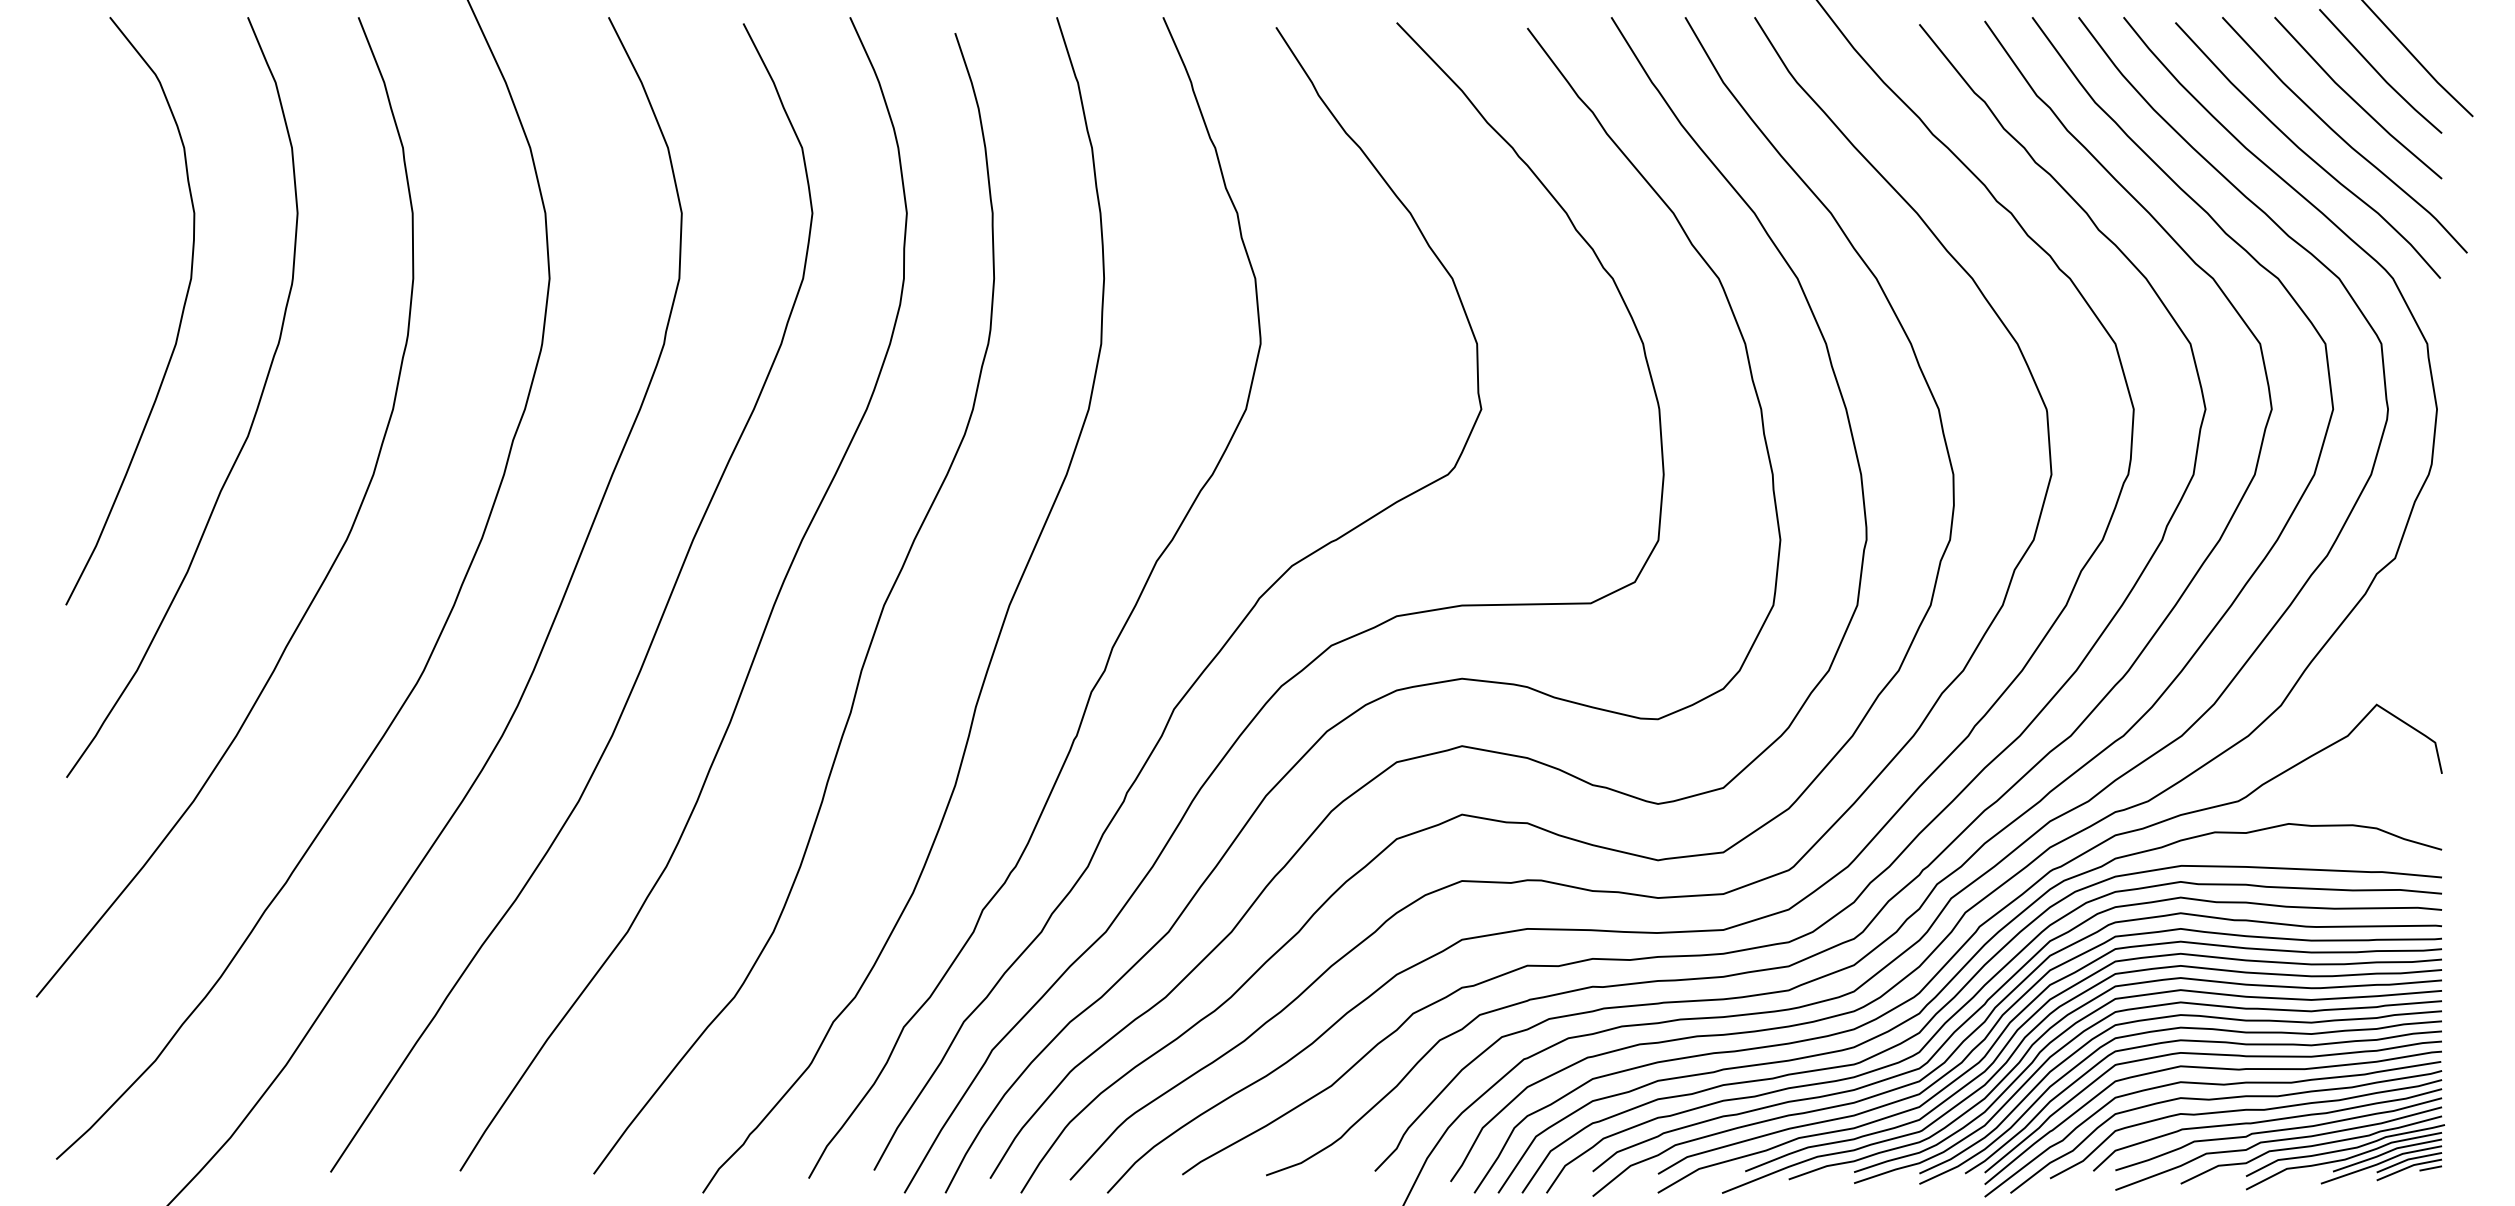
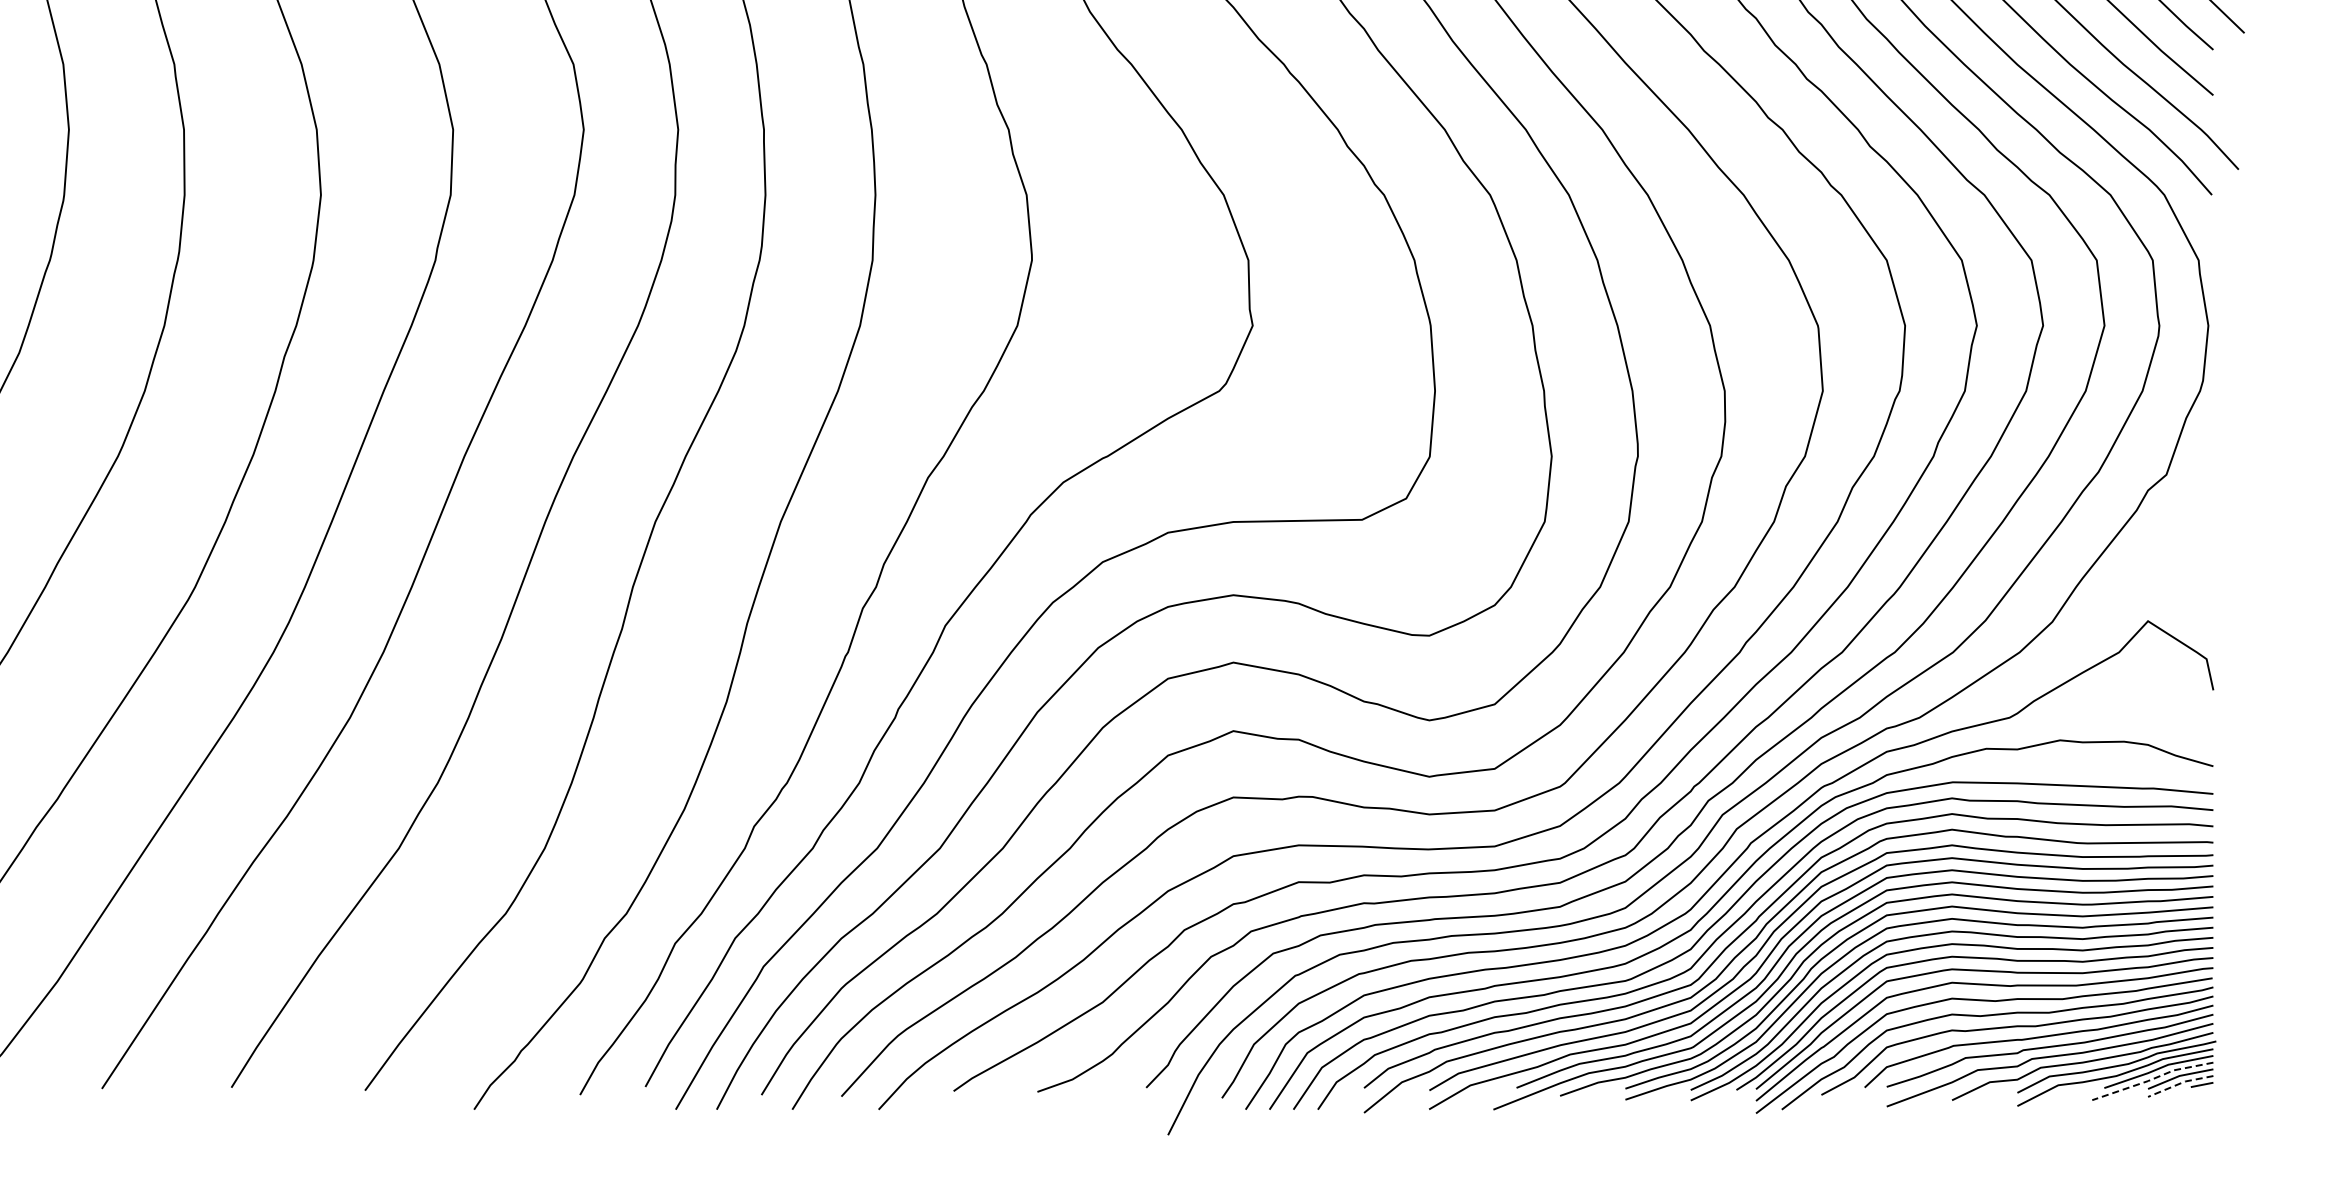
line: (2381, 1162) -> (2152, 1078), solid -> dashed
line: (2408, 1167) -> (2179, 1083), solid -> dashed

